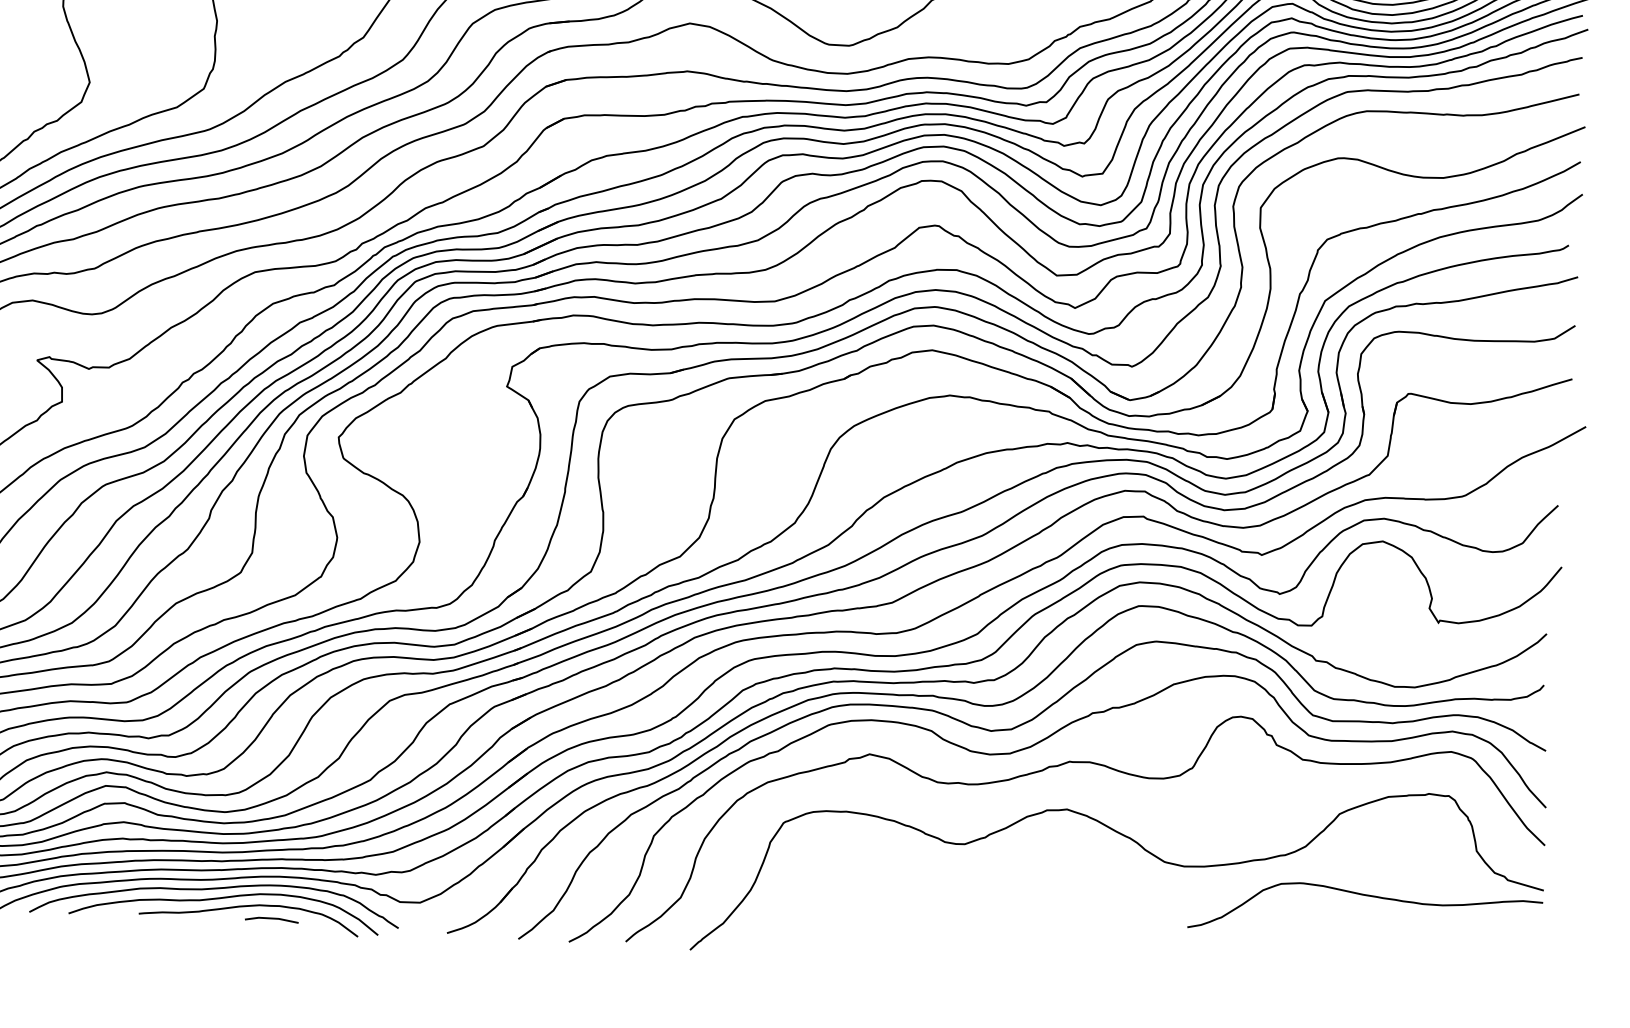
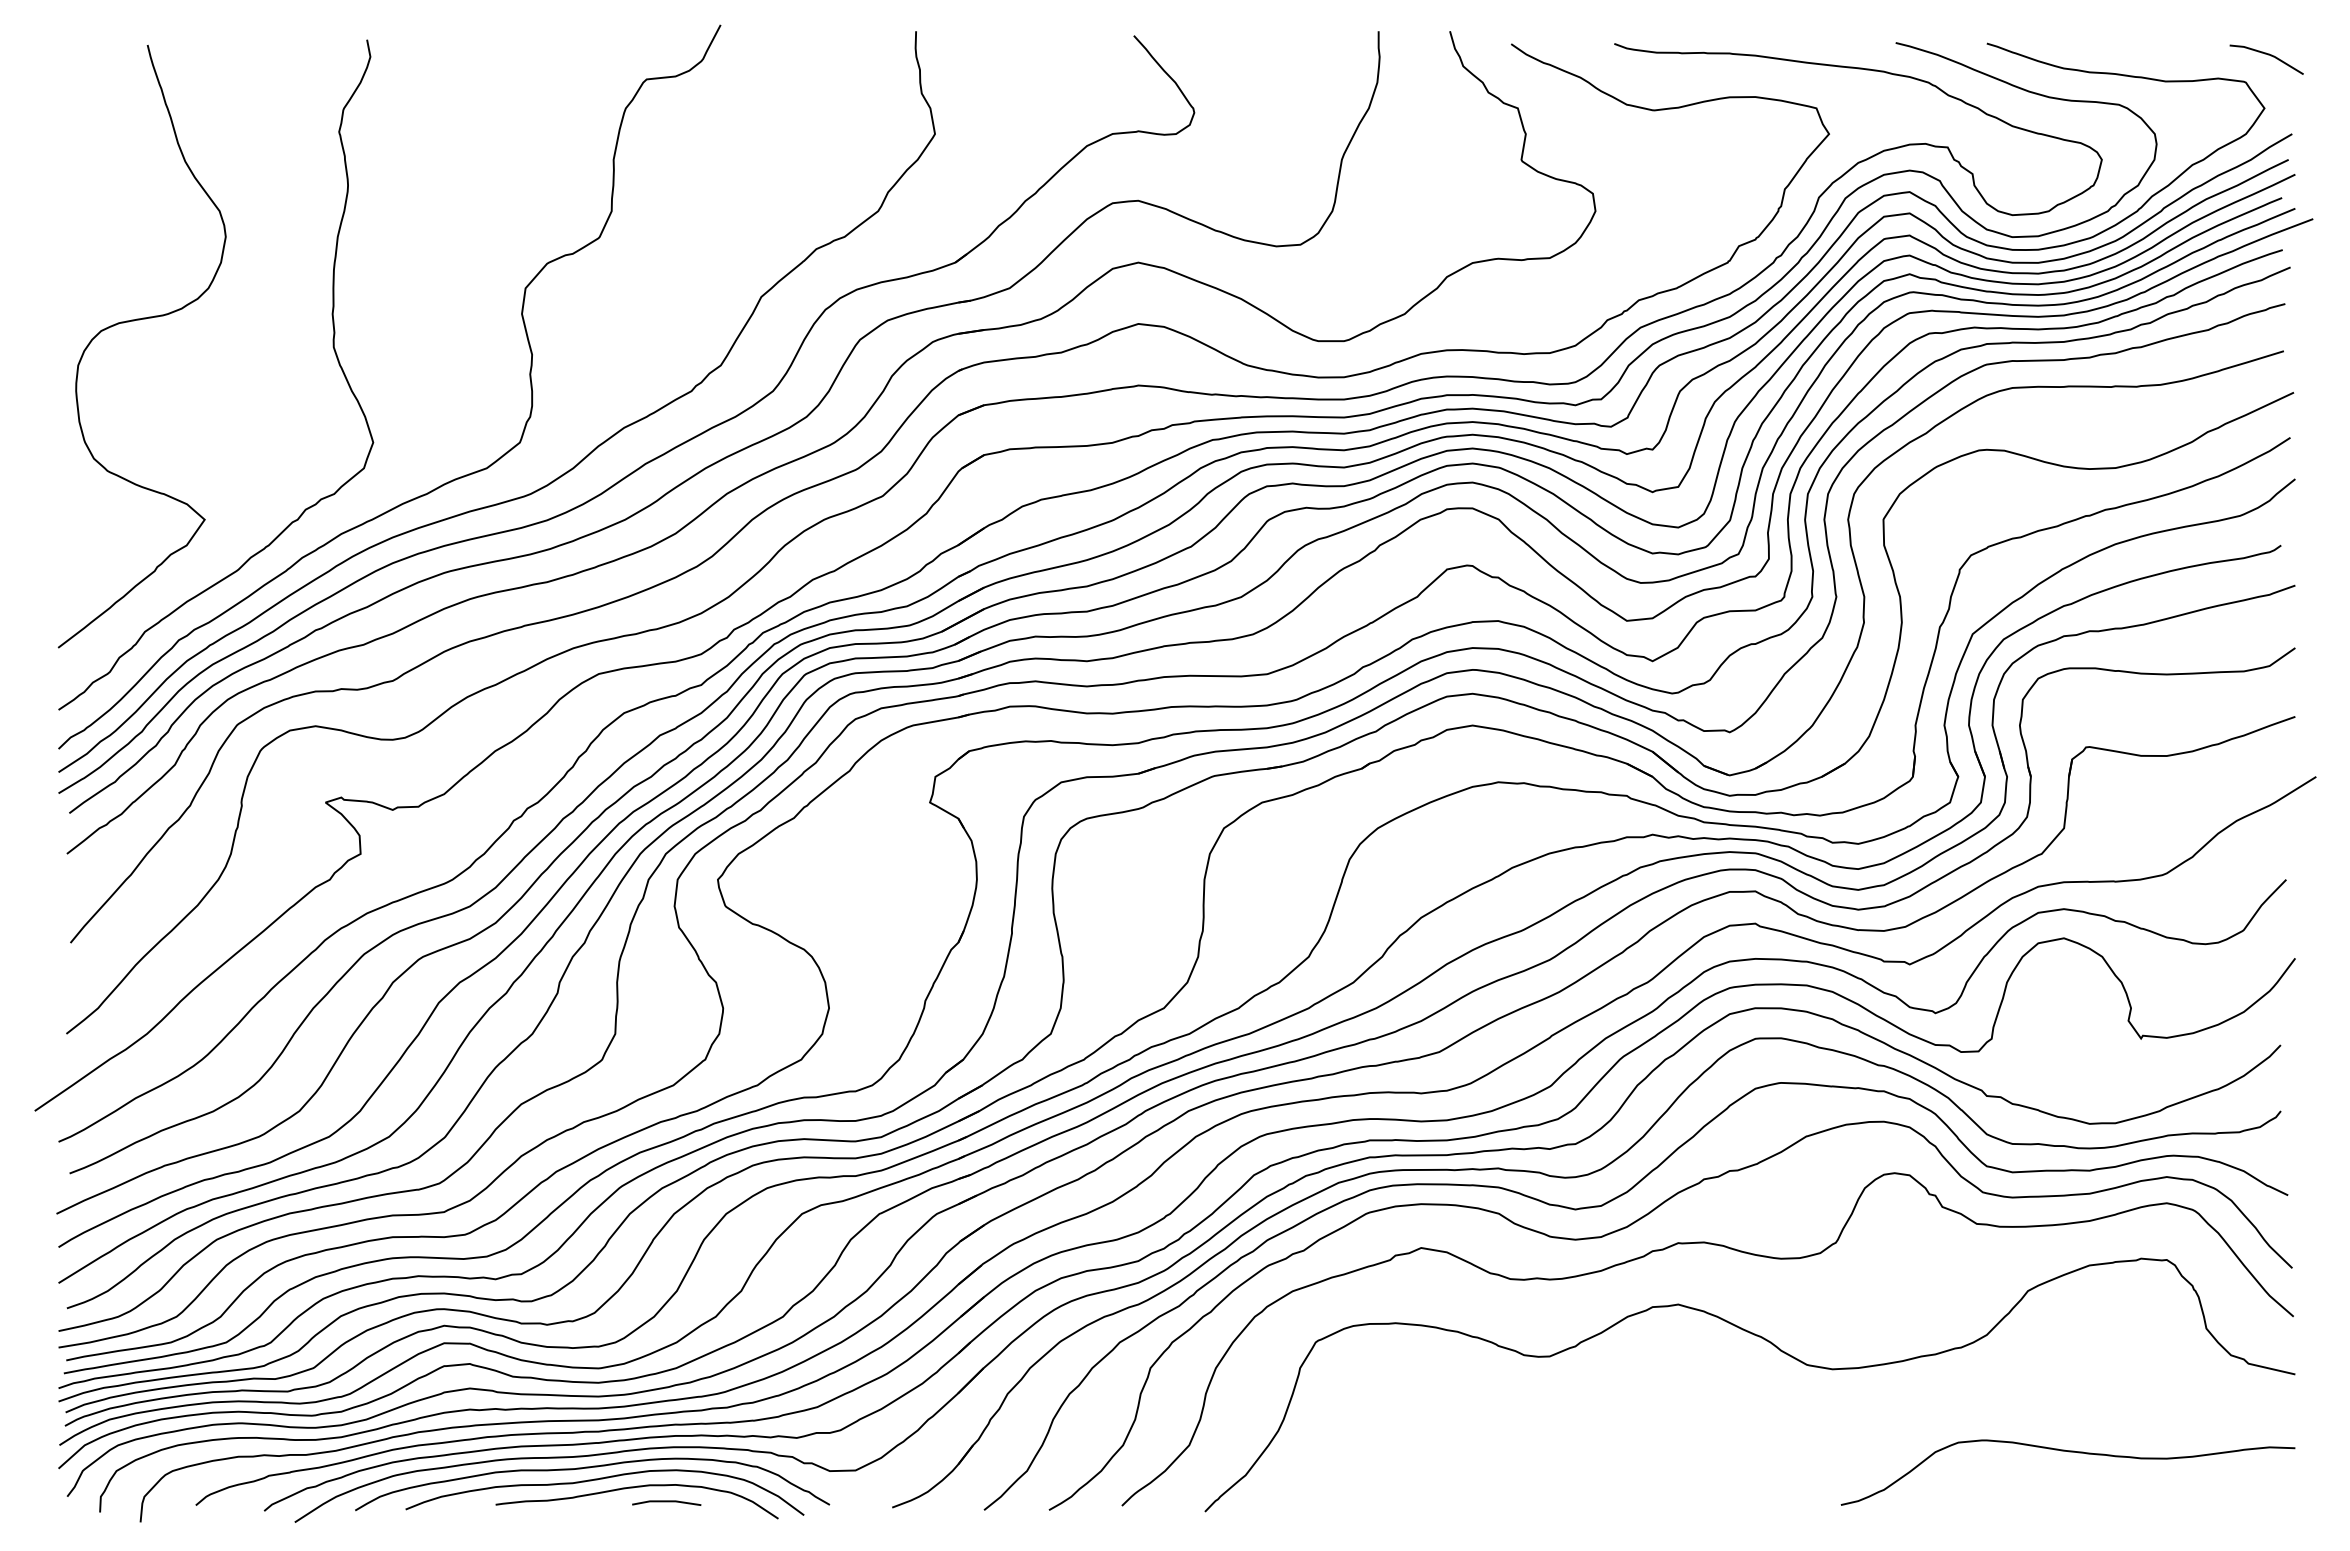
curve: (1366, 896) -> (2068, 1452), moved

